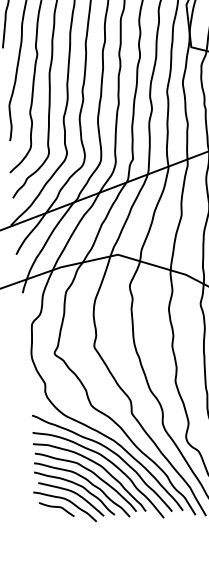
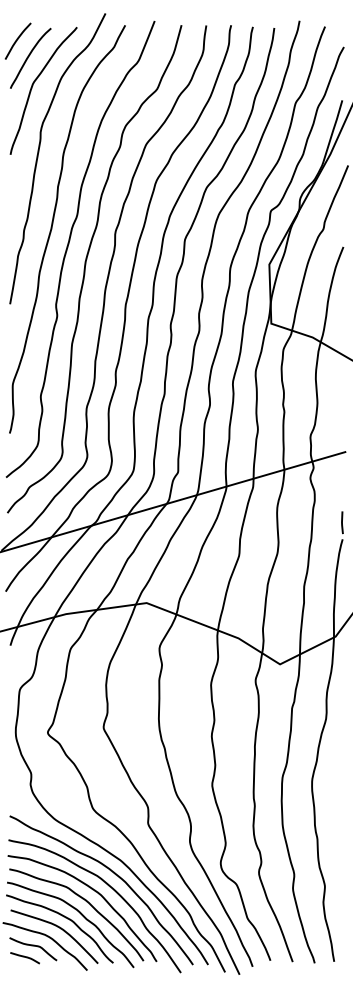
curve: (50, 516) -> (24, 957), added

